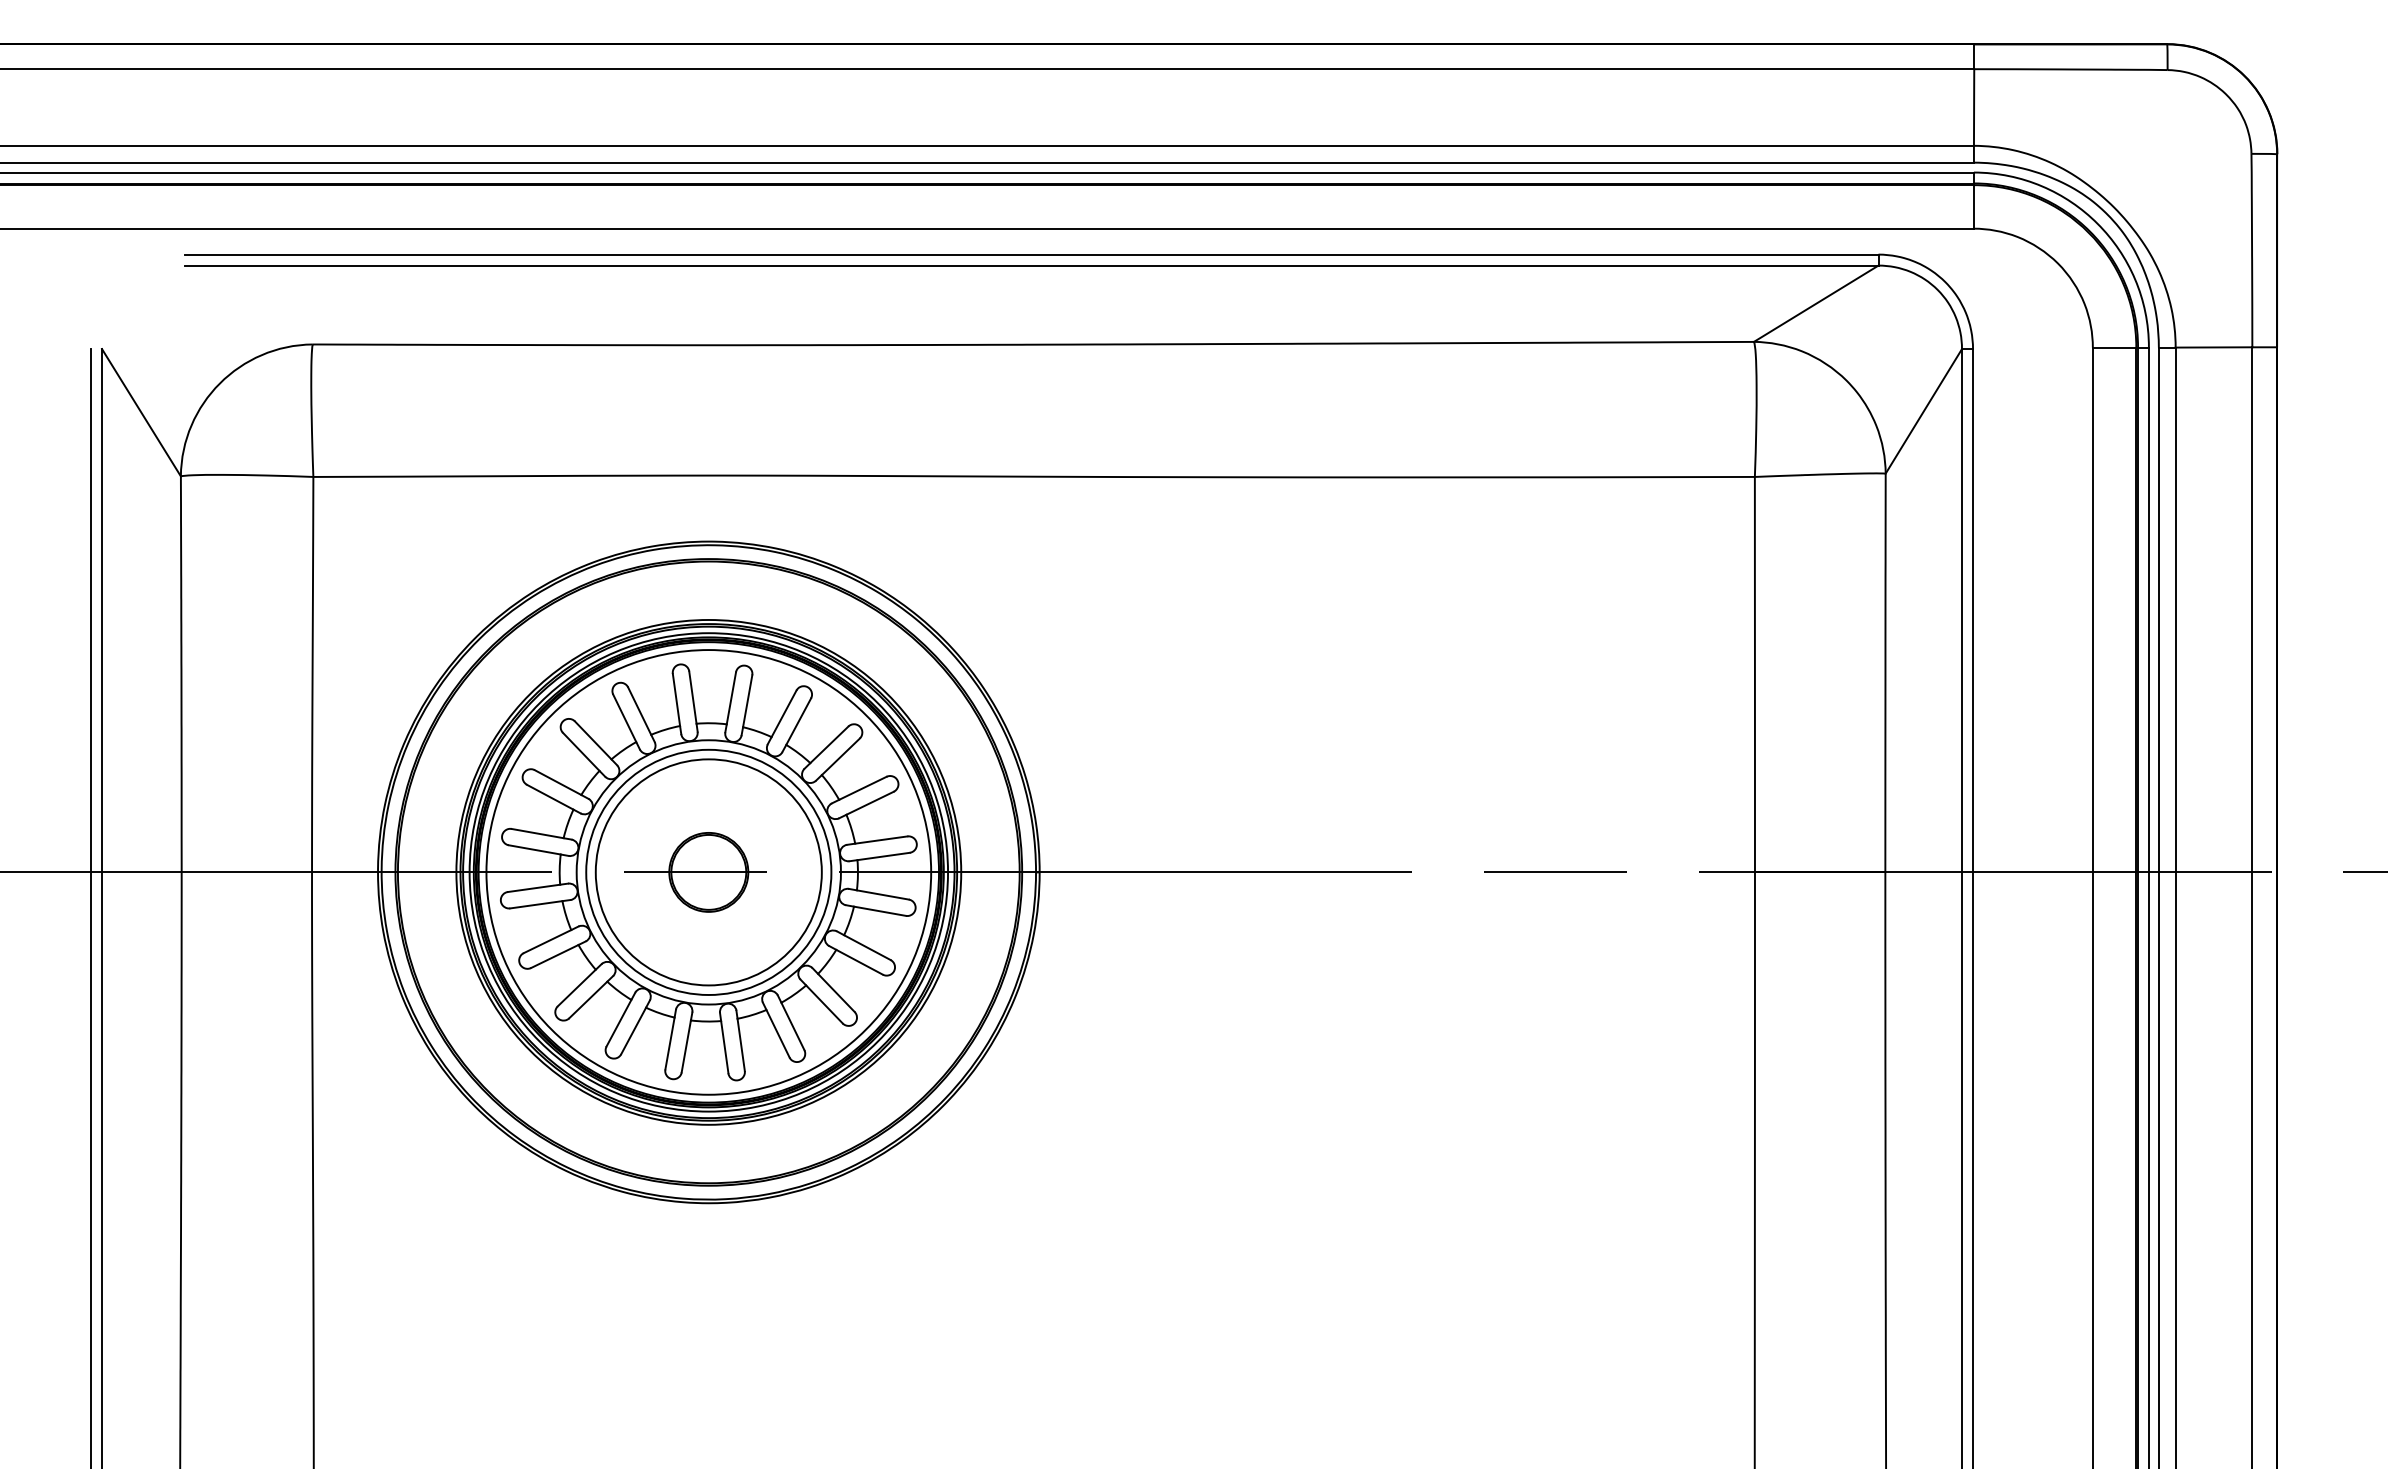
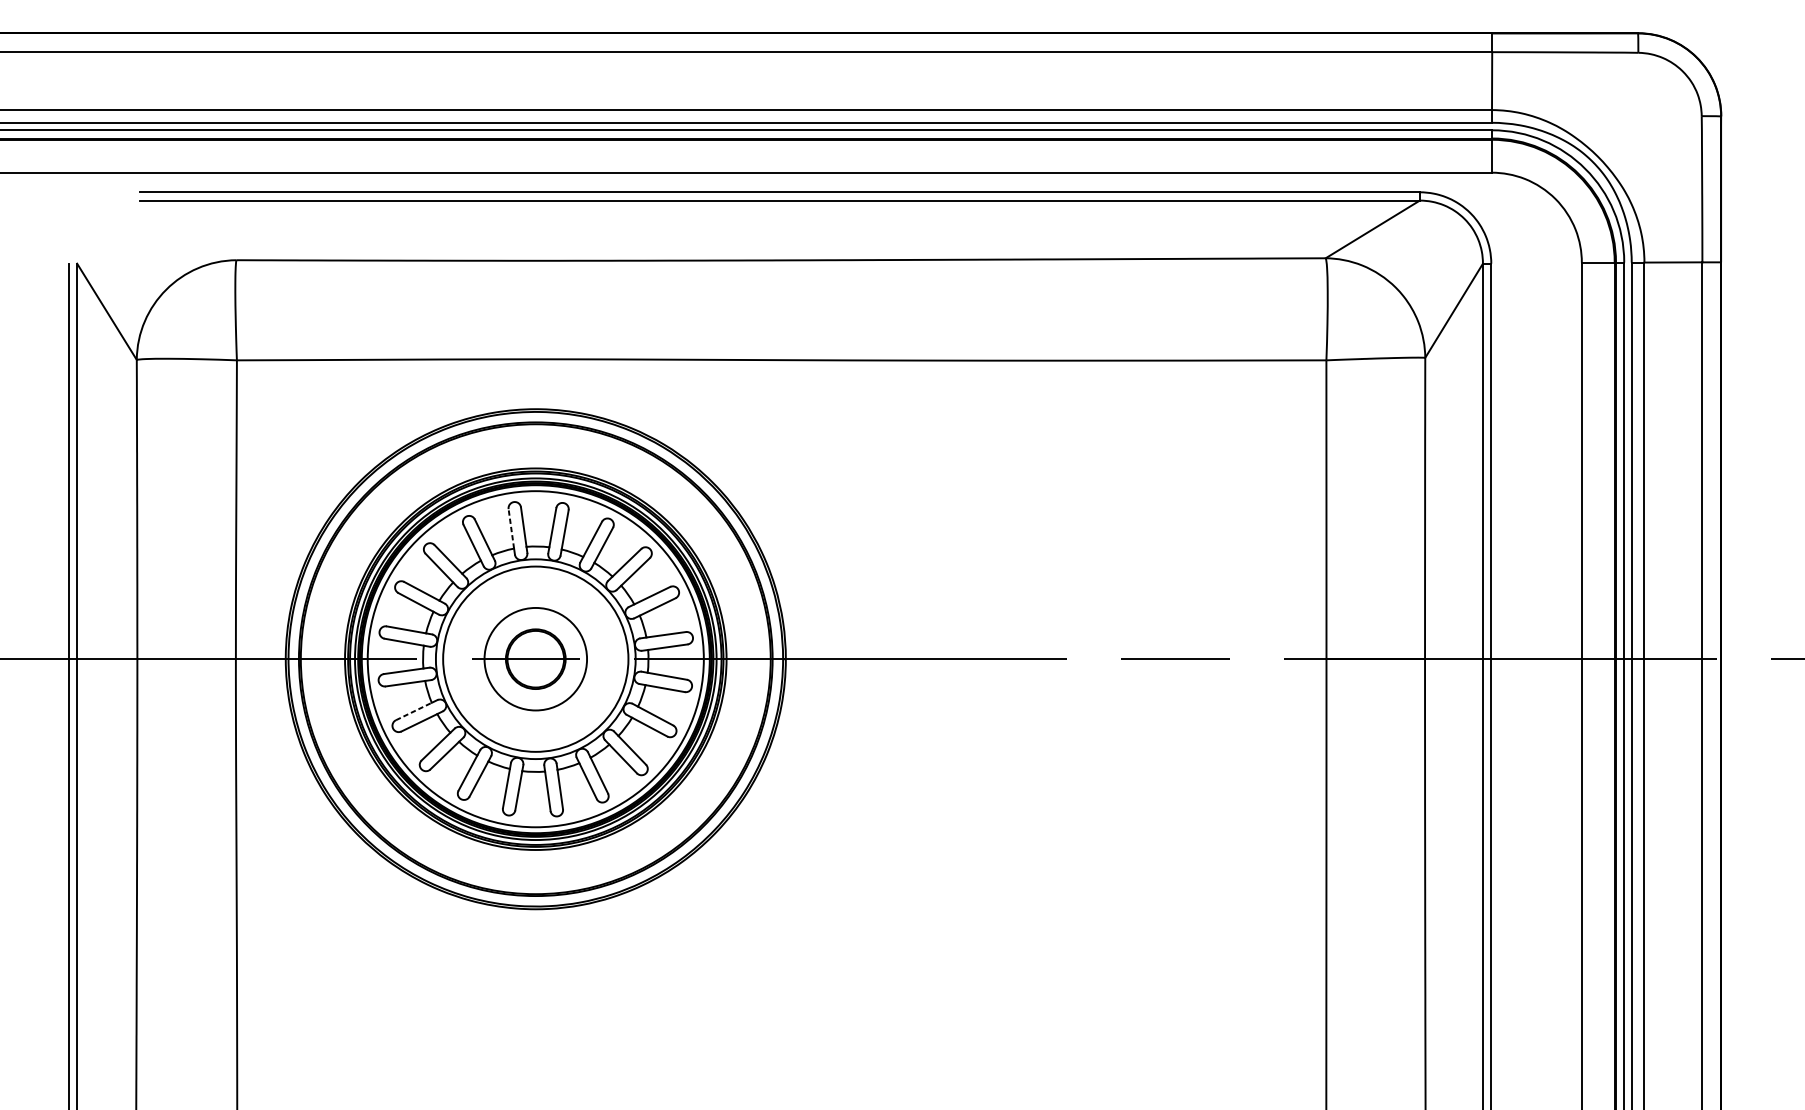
line: (676, 699) -> (511, 528), solid -> dashed
circle: (708, 872) -> (535, 659), size x0.6
line: (548, 941) -> (414, 711), solid -> dashed

